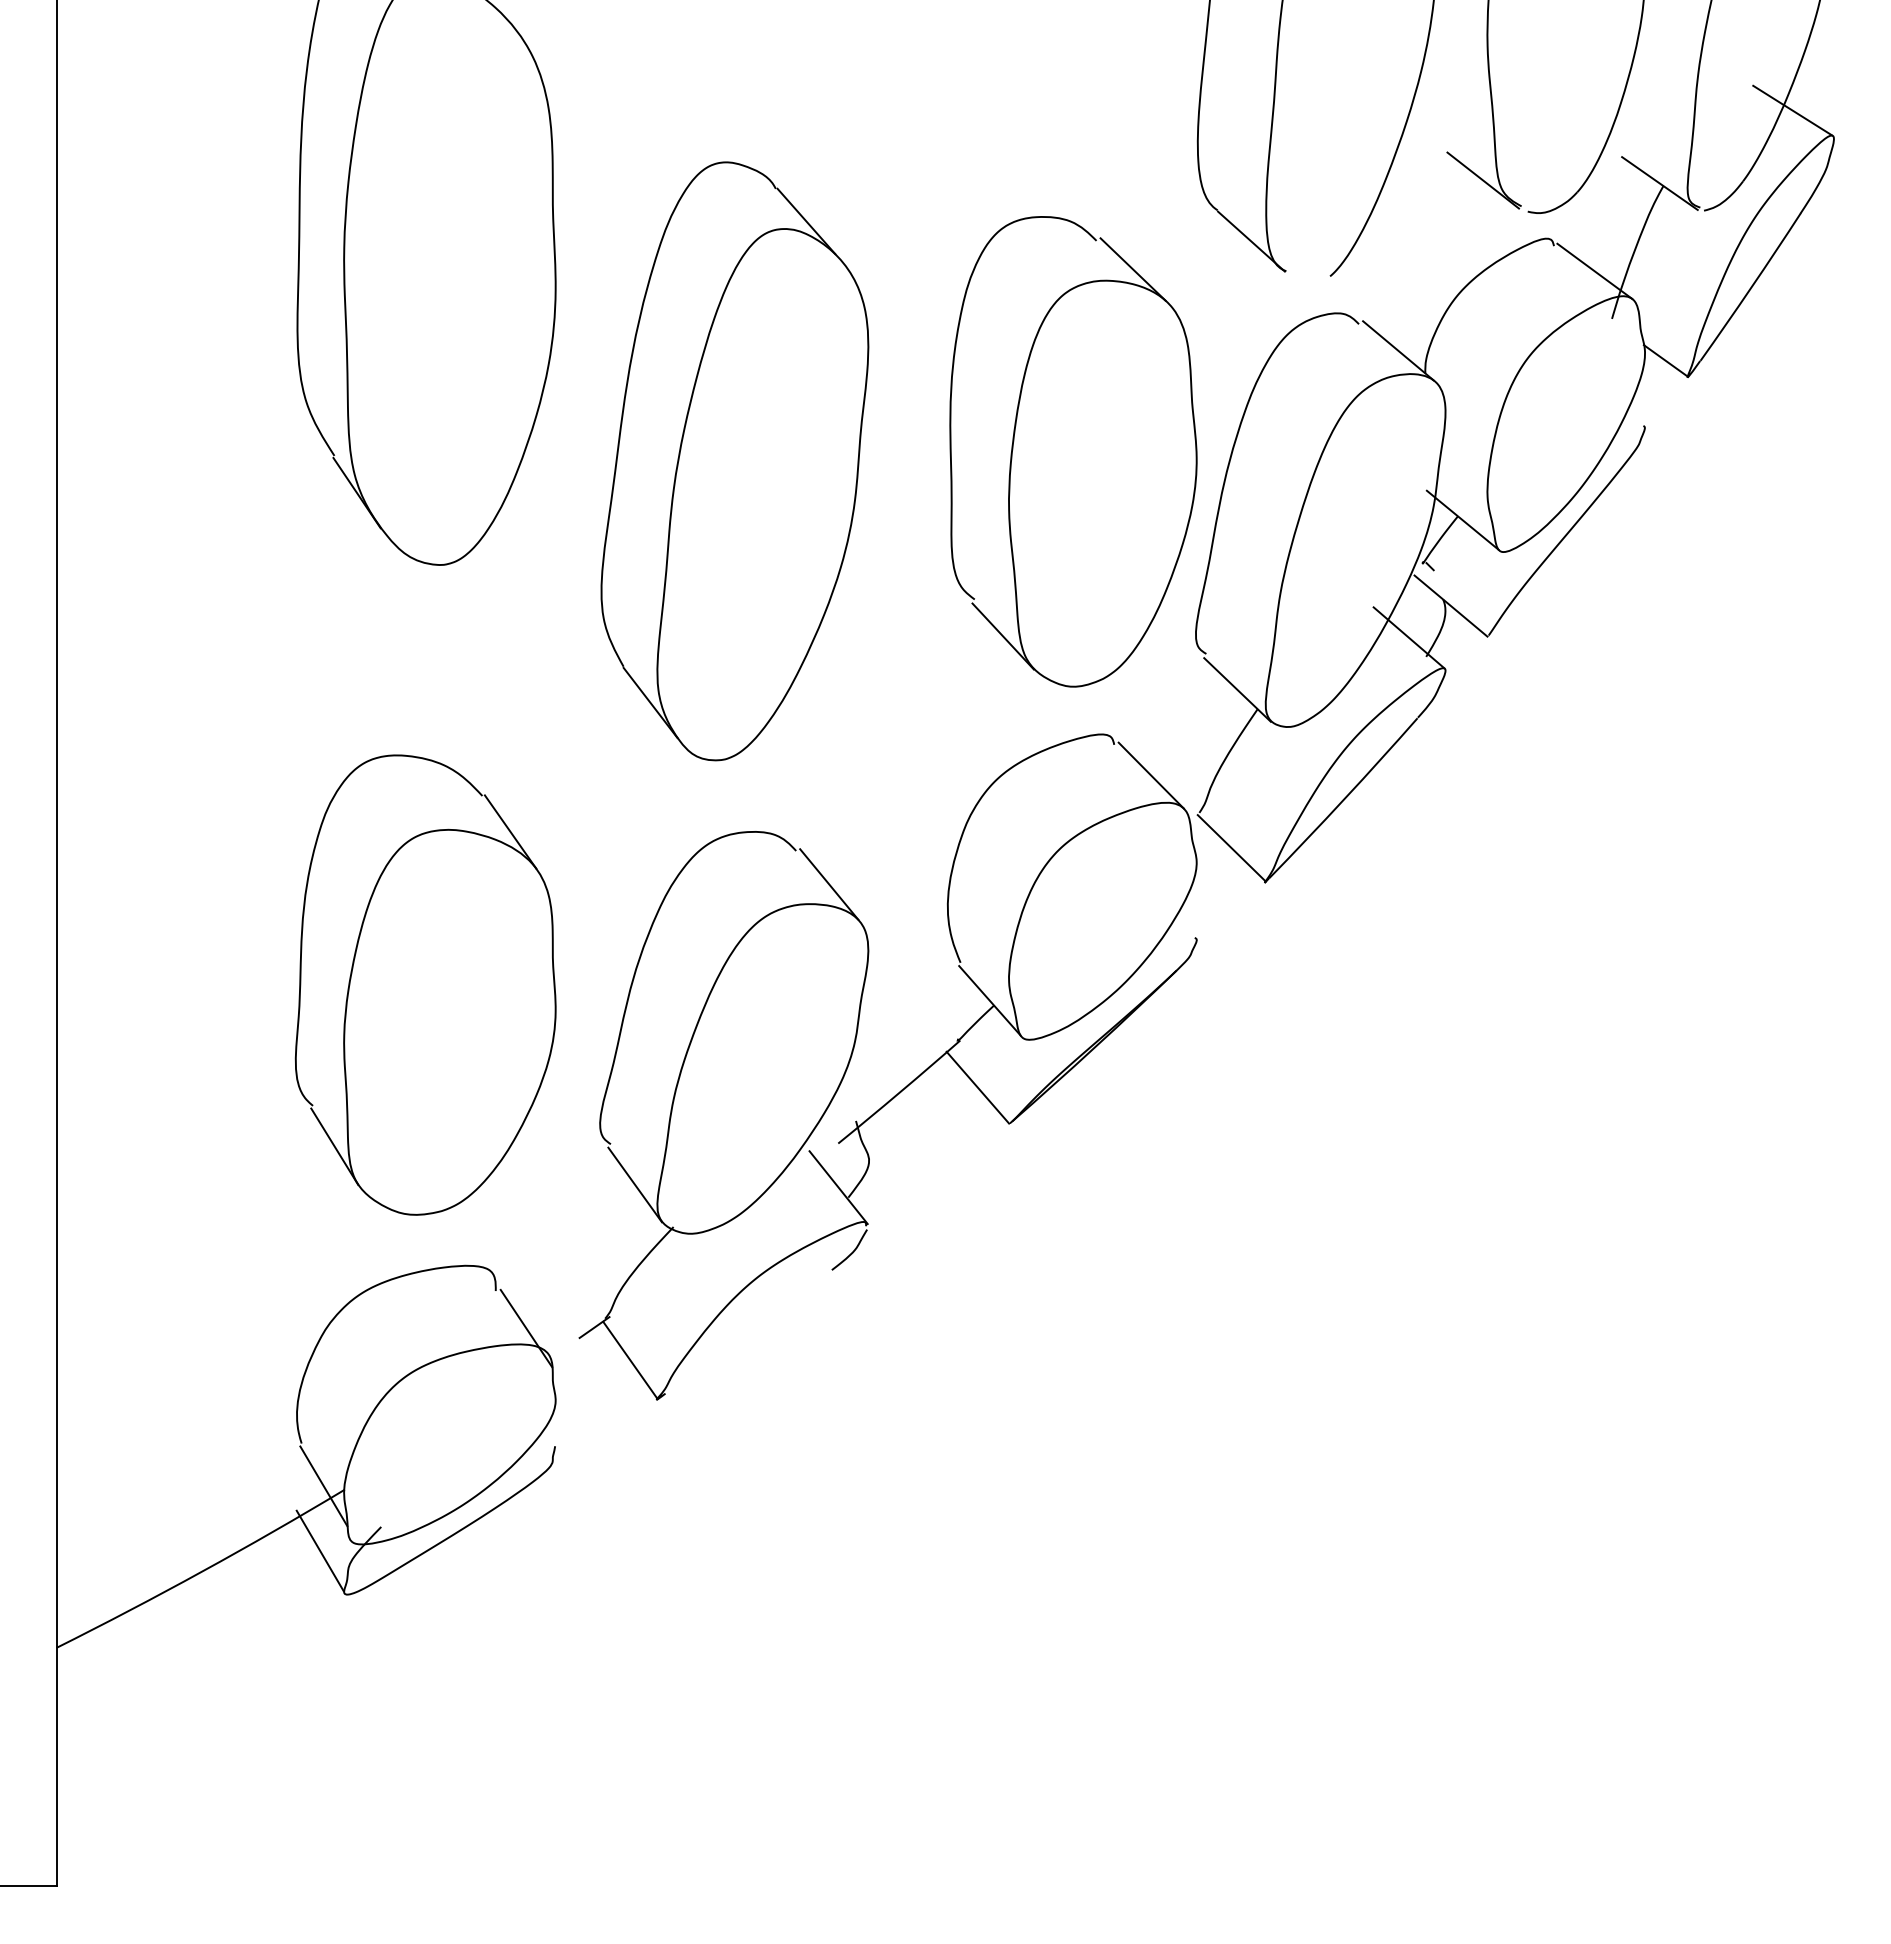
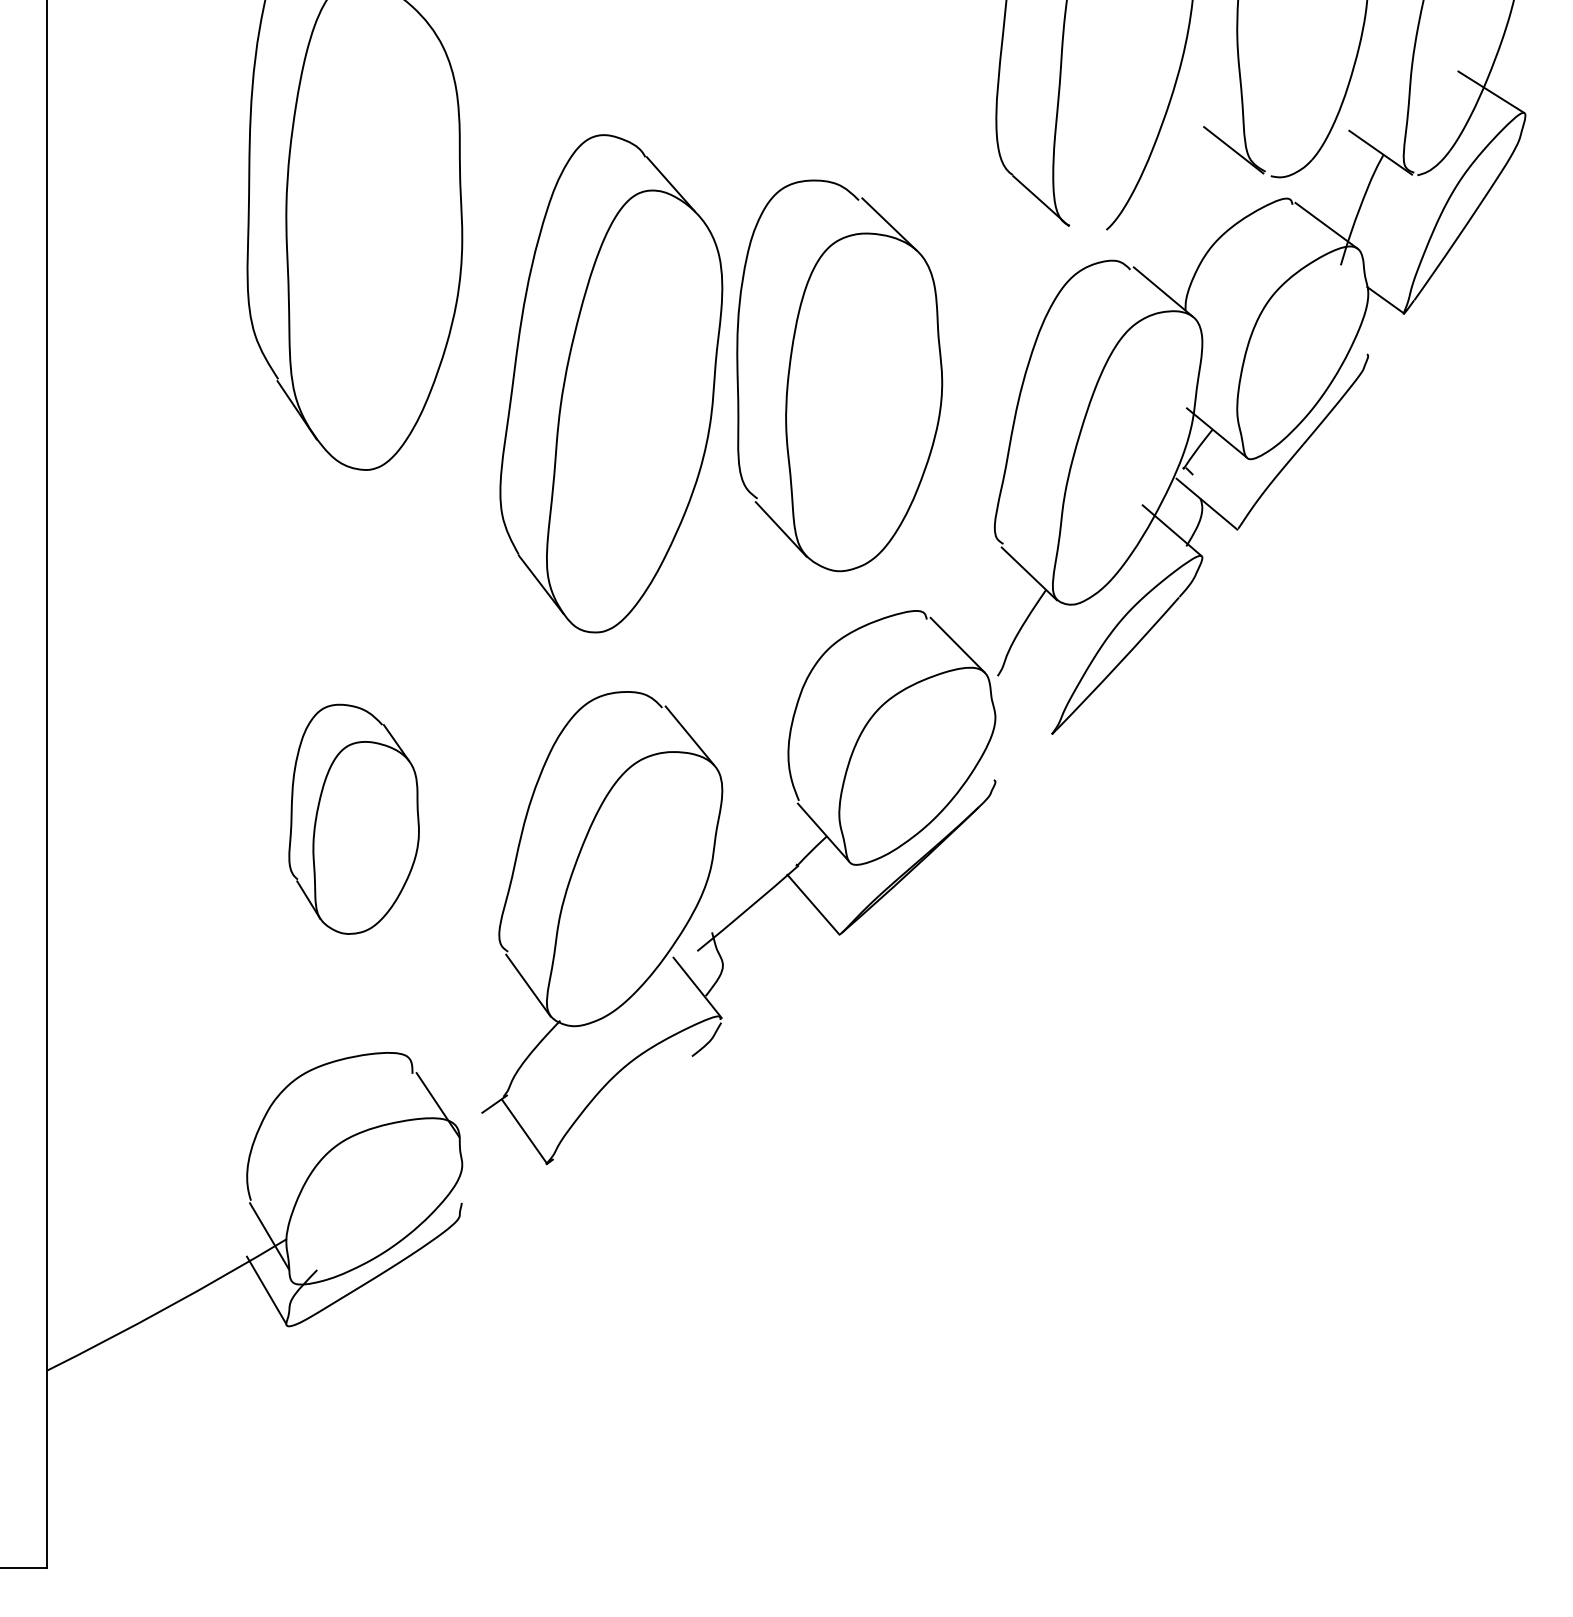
part: (1073, 451) -> (839, 375), moved
line: (1231, 848) -> (1024, 705), removed
part: (425, 984) -> (354, 818), size x0.6

